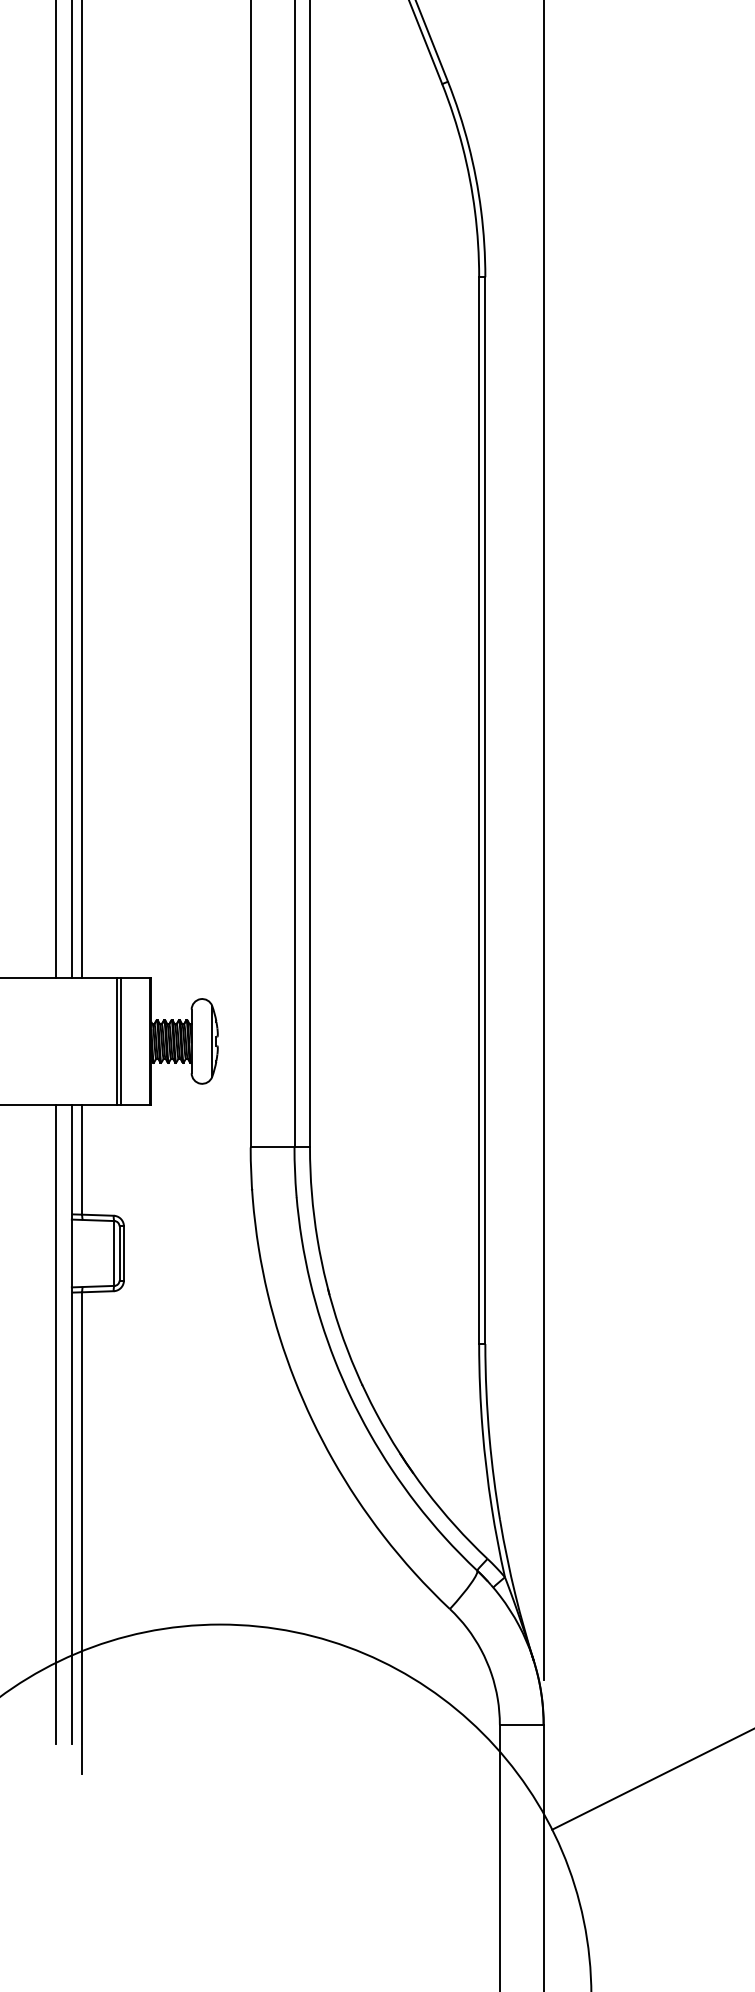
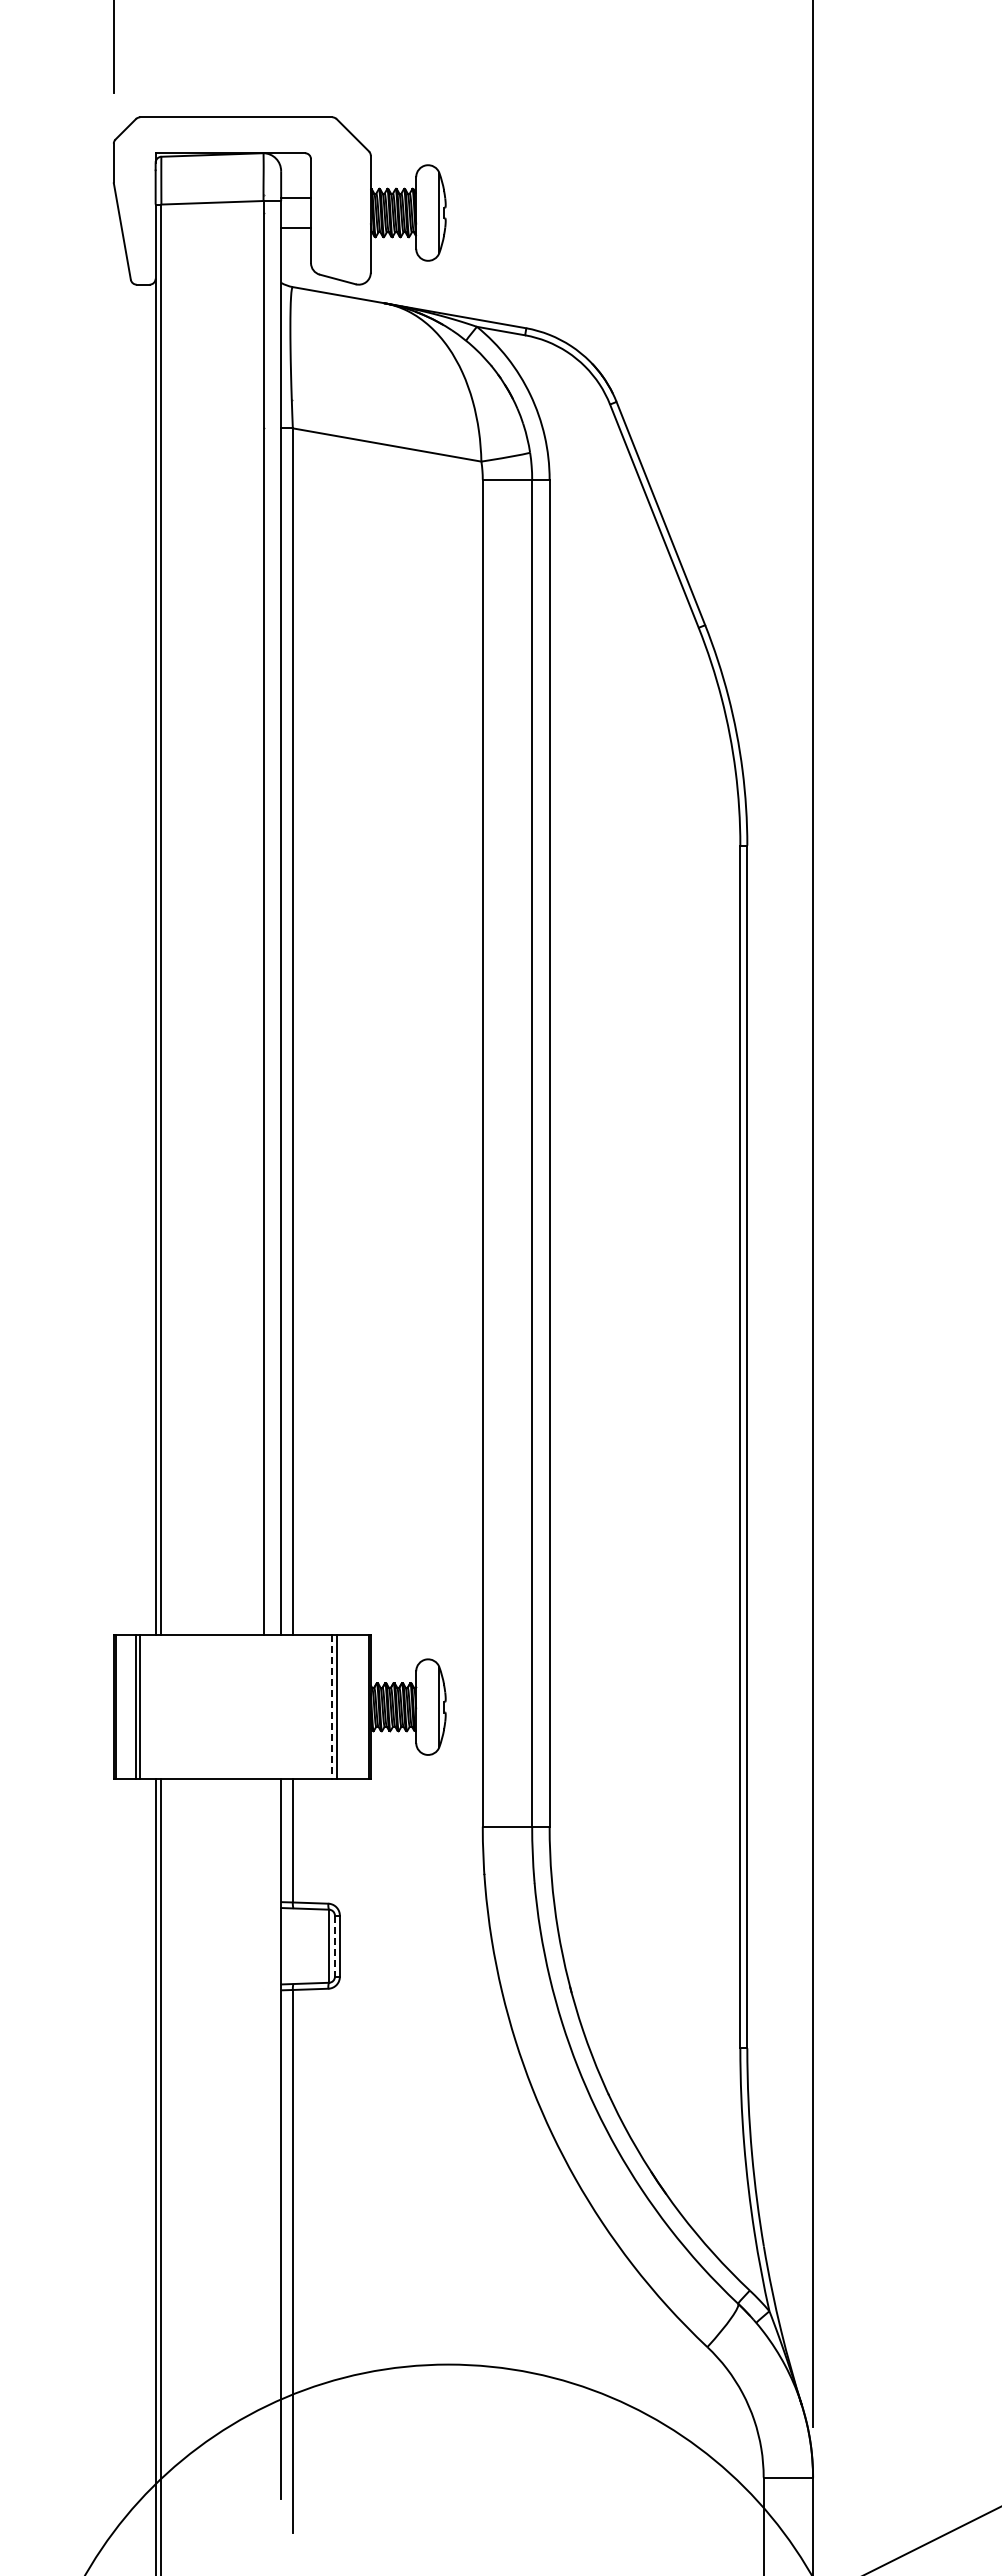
line: (117, 1041) -> (332, 1707), solid -> dashed
line: (119, 1253) -> (334, 1946), solid -> dashed
line: (56, 1424) -> (263, 2138), removed

